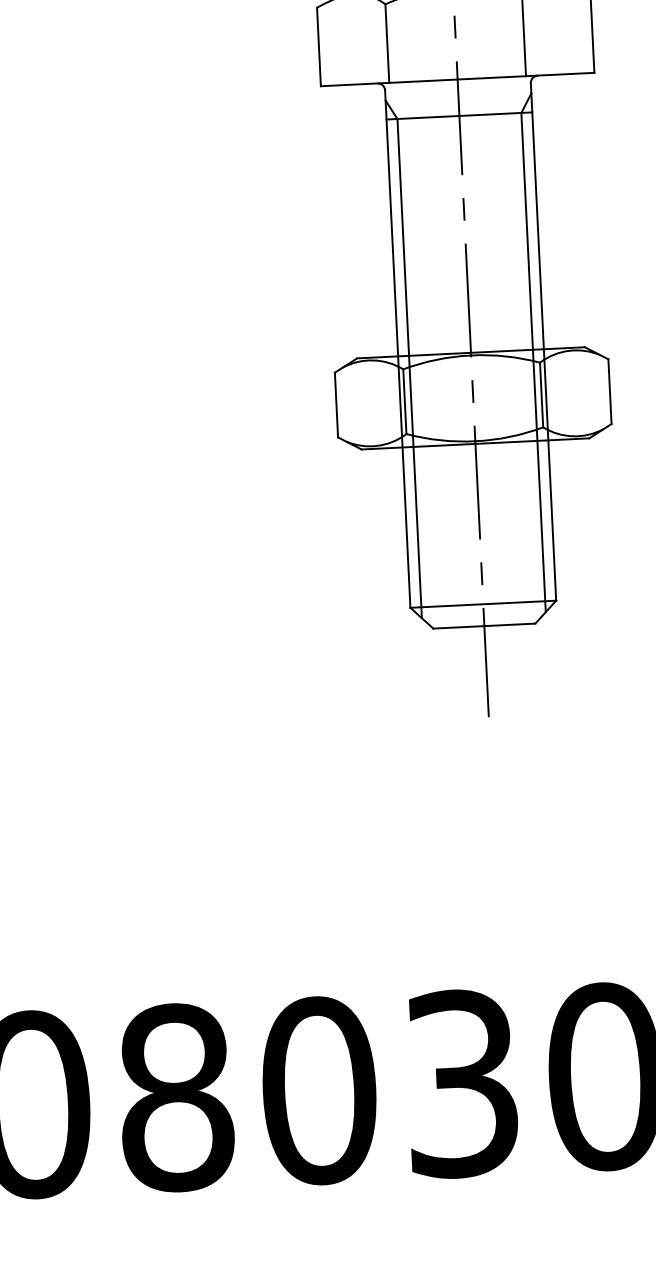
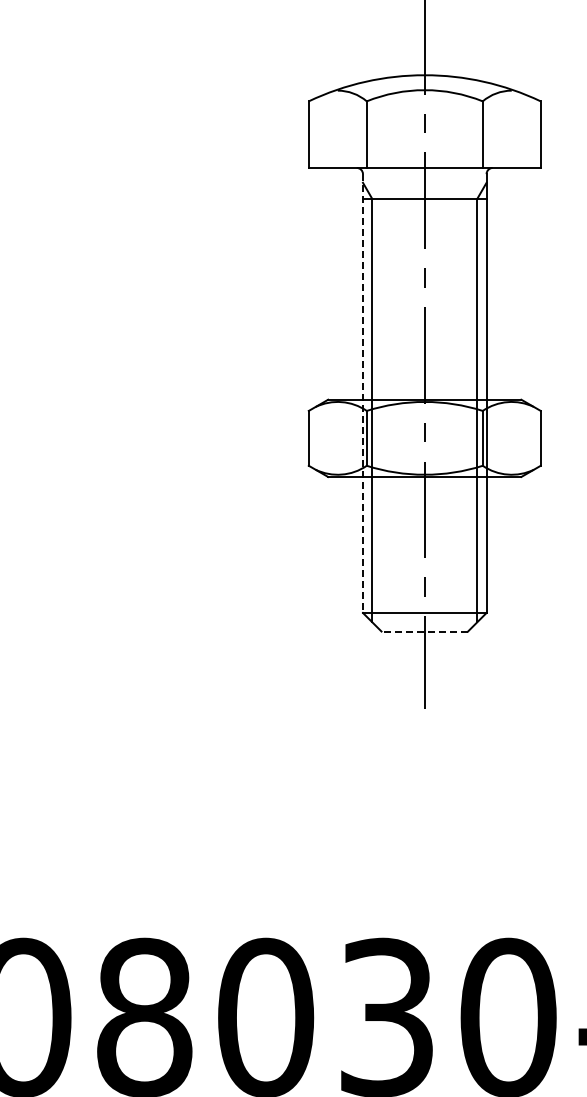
line: (397, 350) -> (362, 394), solid -> dashed
line: (484, 626) -> (424, 631), solid -> dashed

